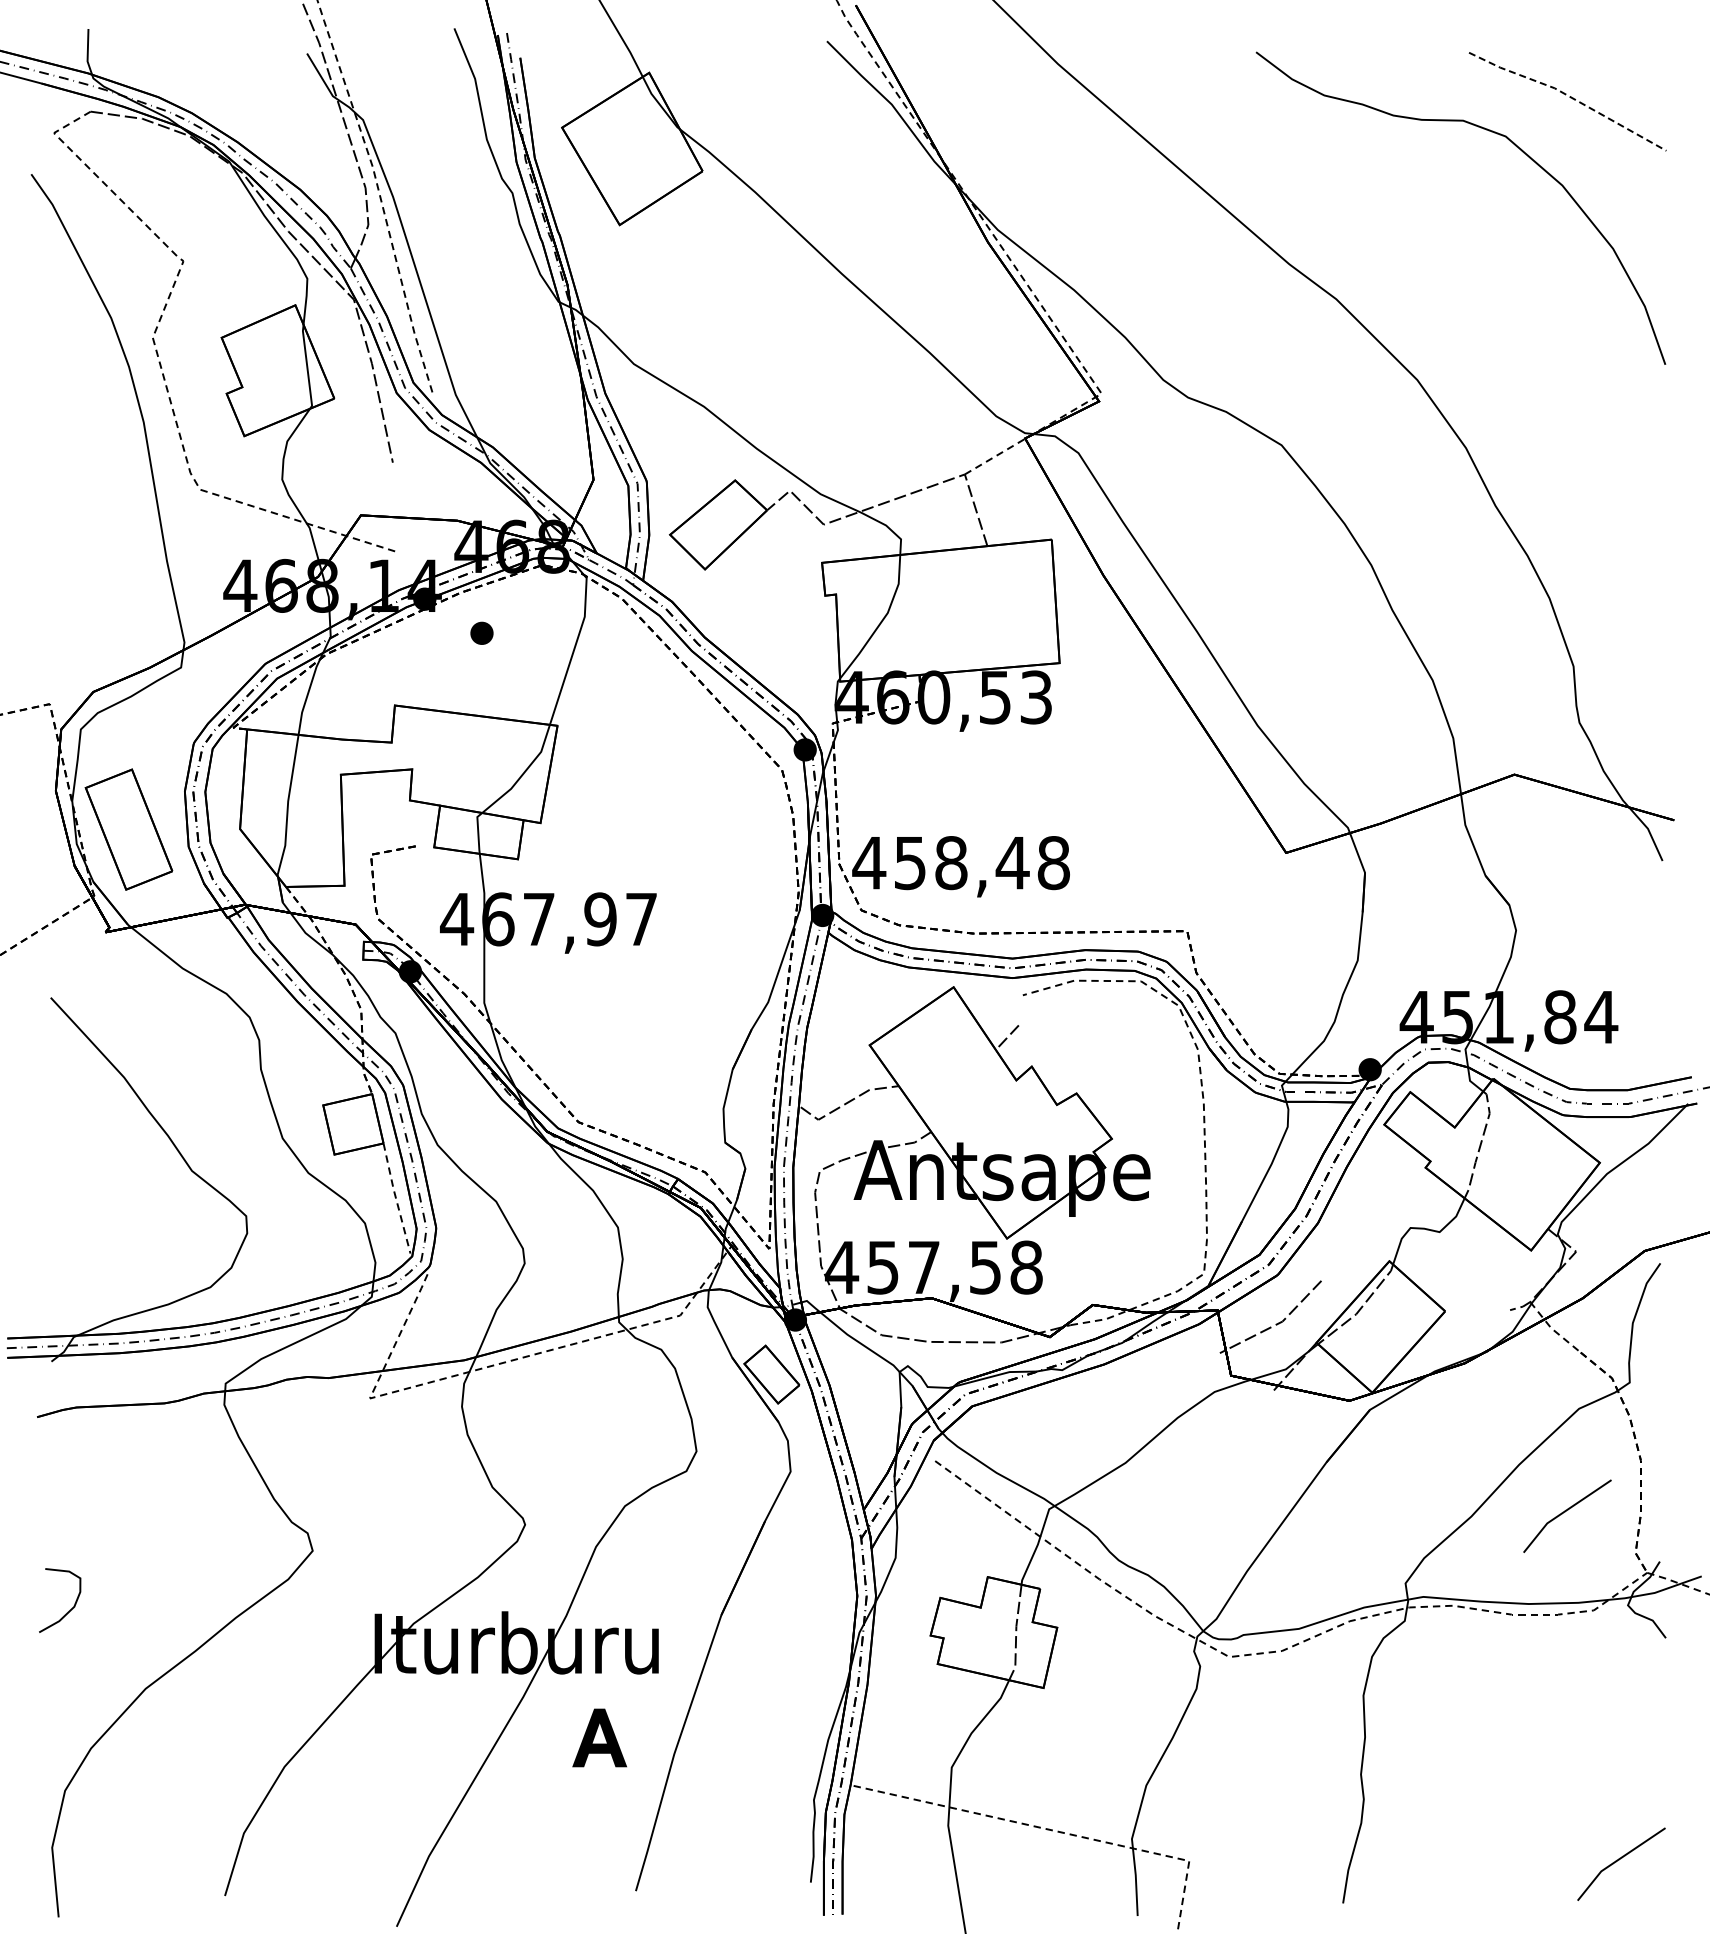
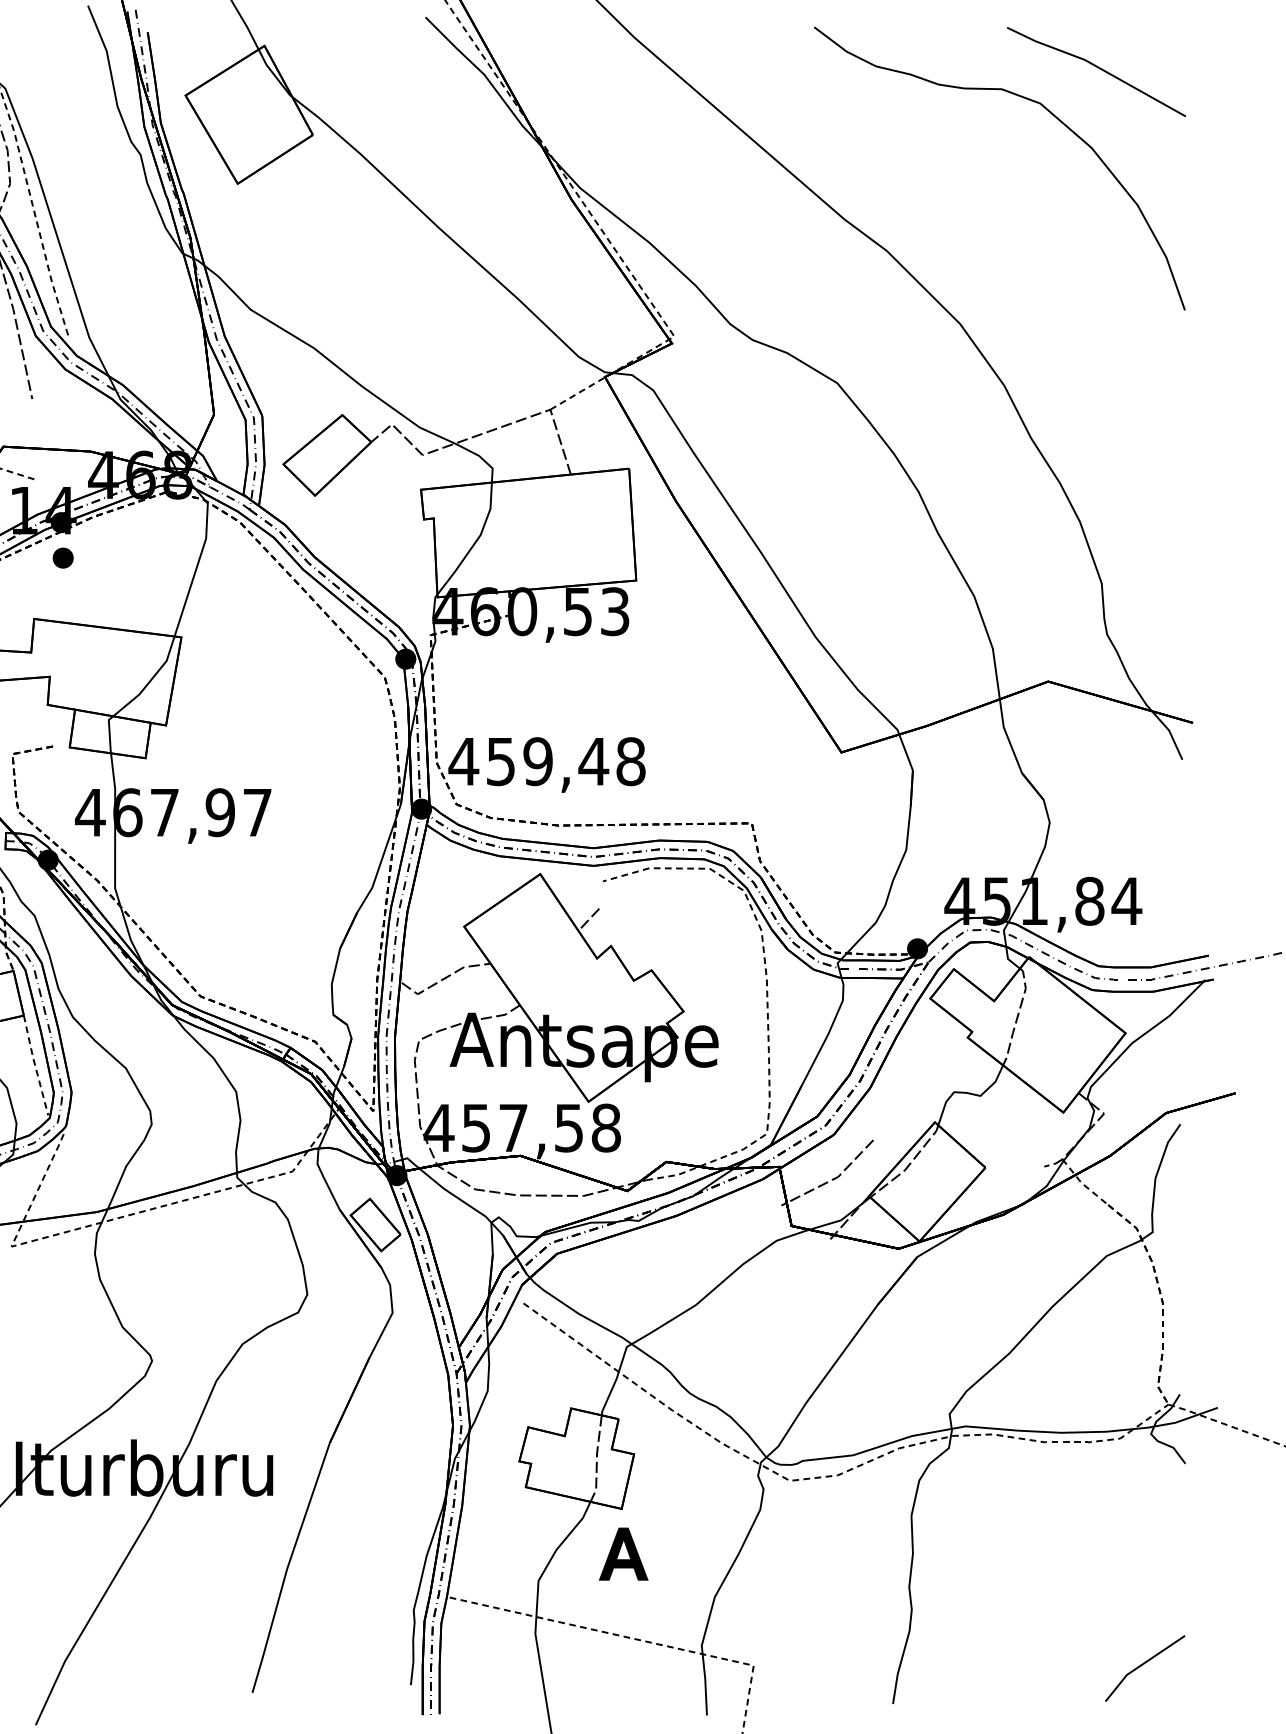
line: (1568, 96) -> (1097, 67), dashed -> solid
part: (481, 632) -> (62, 557), moved
text: (951, 863) -> (538, 762), 458,48 -> 459,48
line: (1565, 1512) -> (1094, 1349), removed
part: (599, 1737) -> (623, 1553), moved

